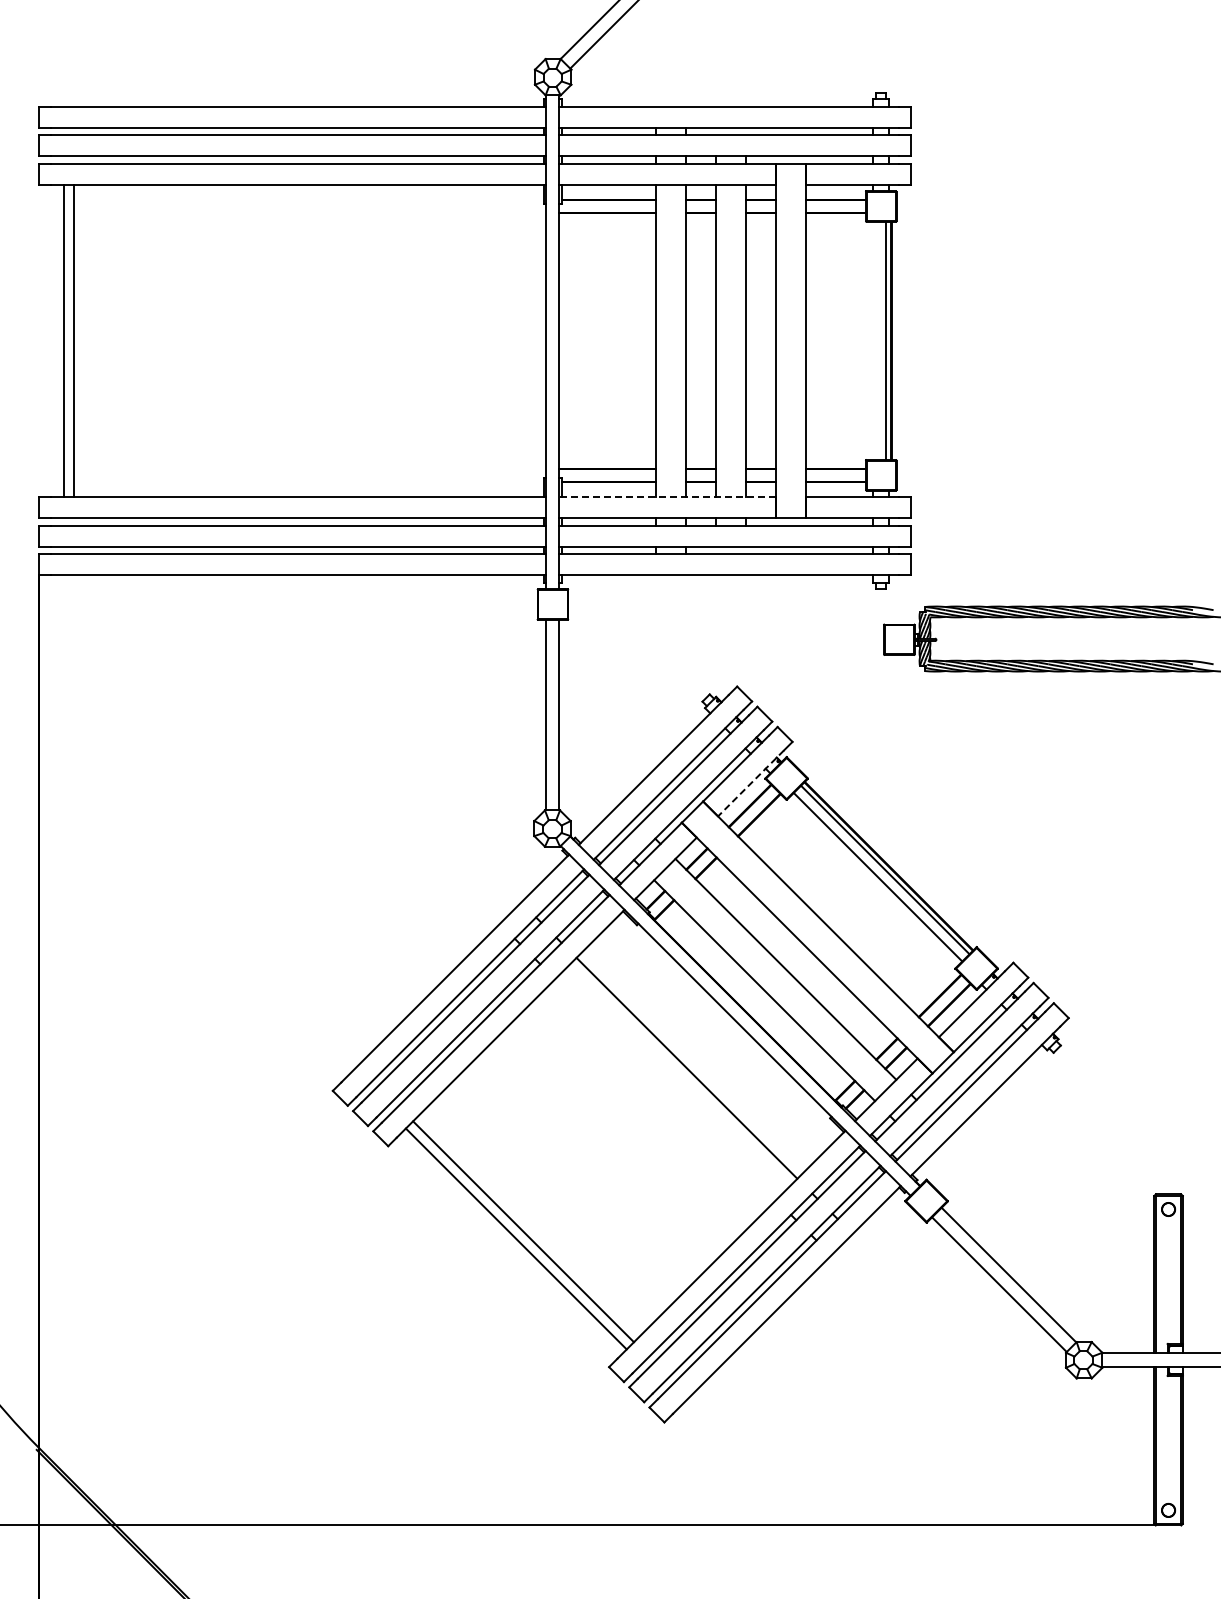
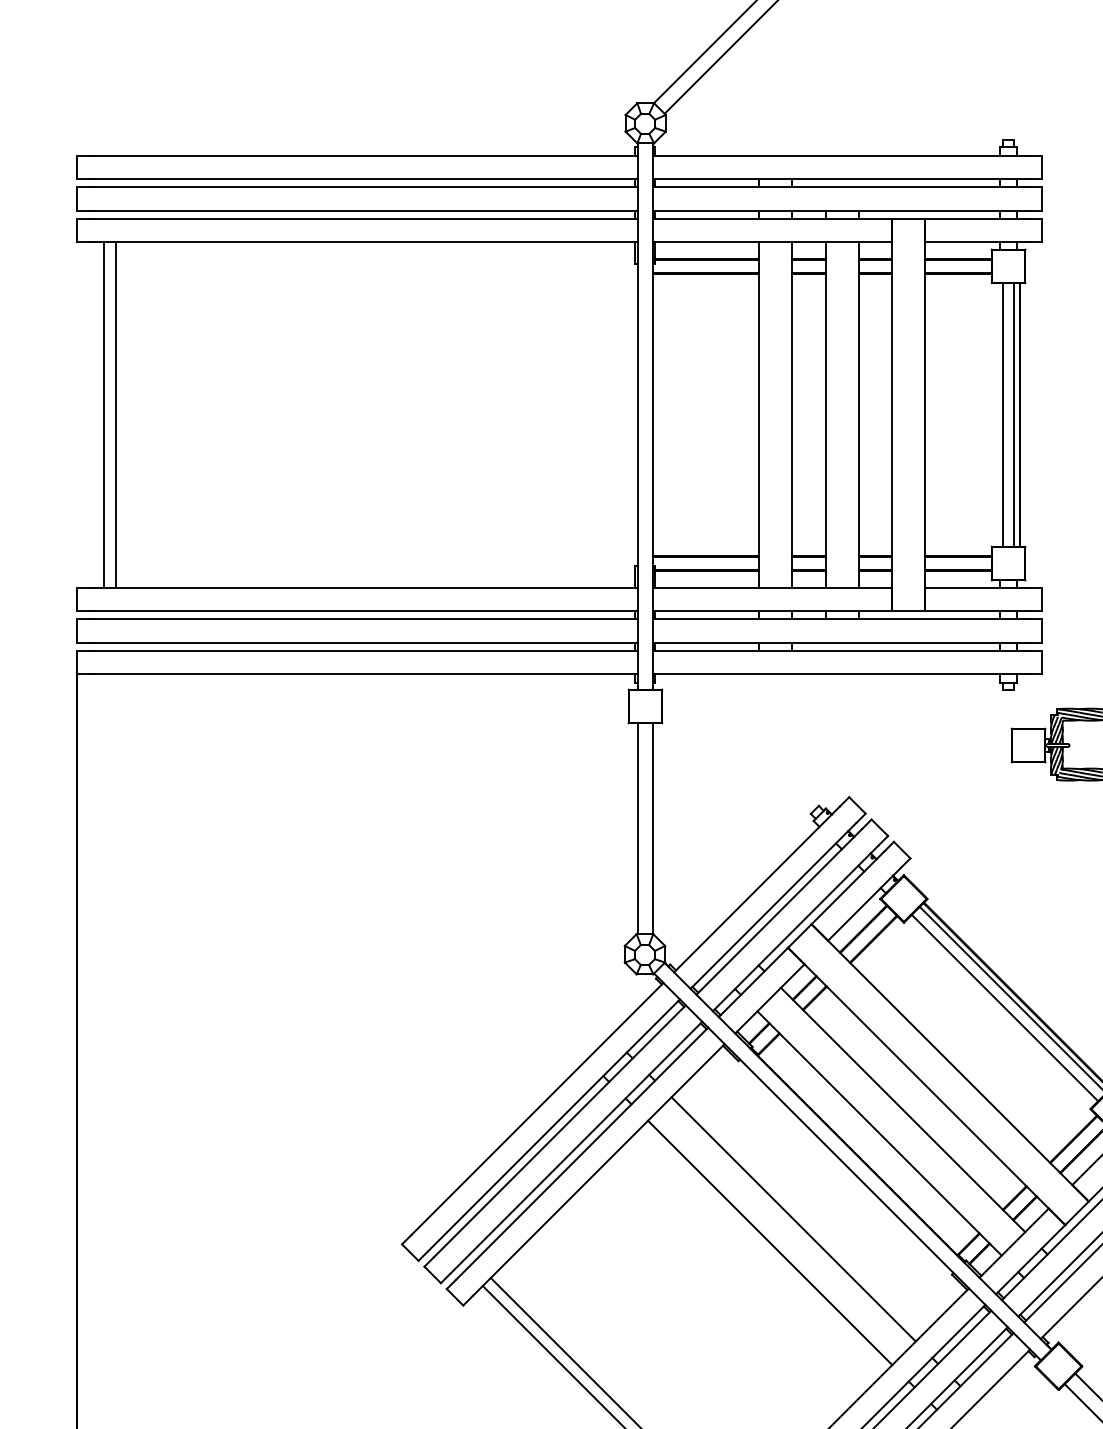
line: (876, 340) -> (1003, 414), added
line: (667, 497) -> (772, 588), dashed -> solid
line: (751, 783) -> (865, 904), dashed -> solid
line: (665, 1089) -> (769, 1242), added

